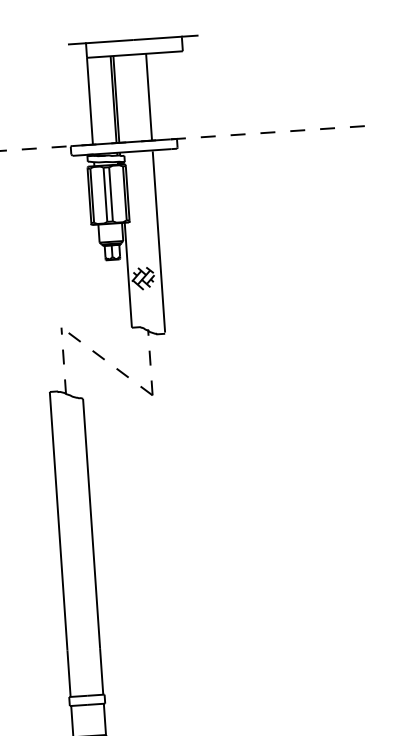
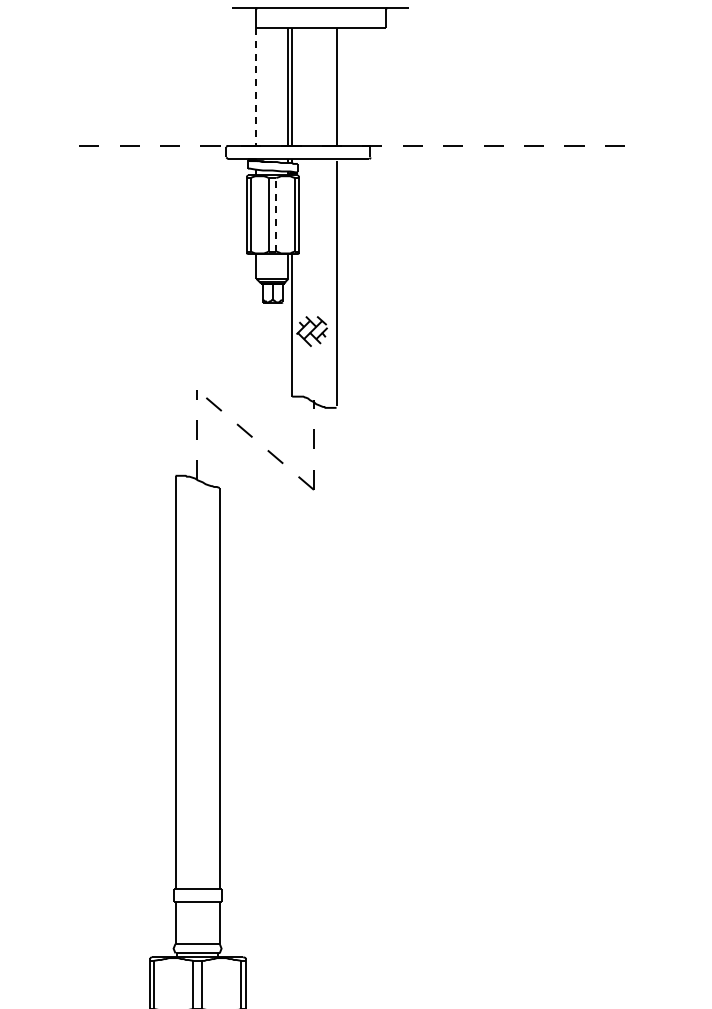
line: (90, 101) -> (256, 87), solid -> dashed
line: (111, 194) -> (276, 214), solid -> dashed

